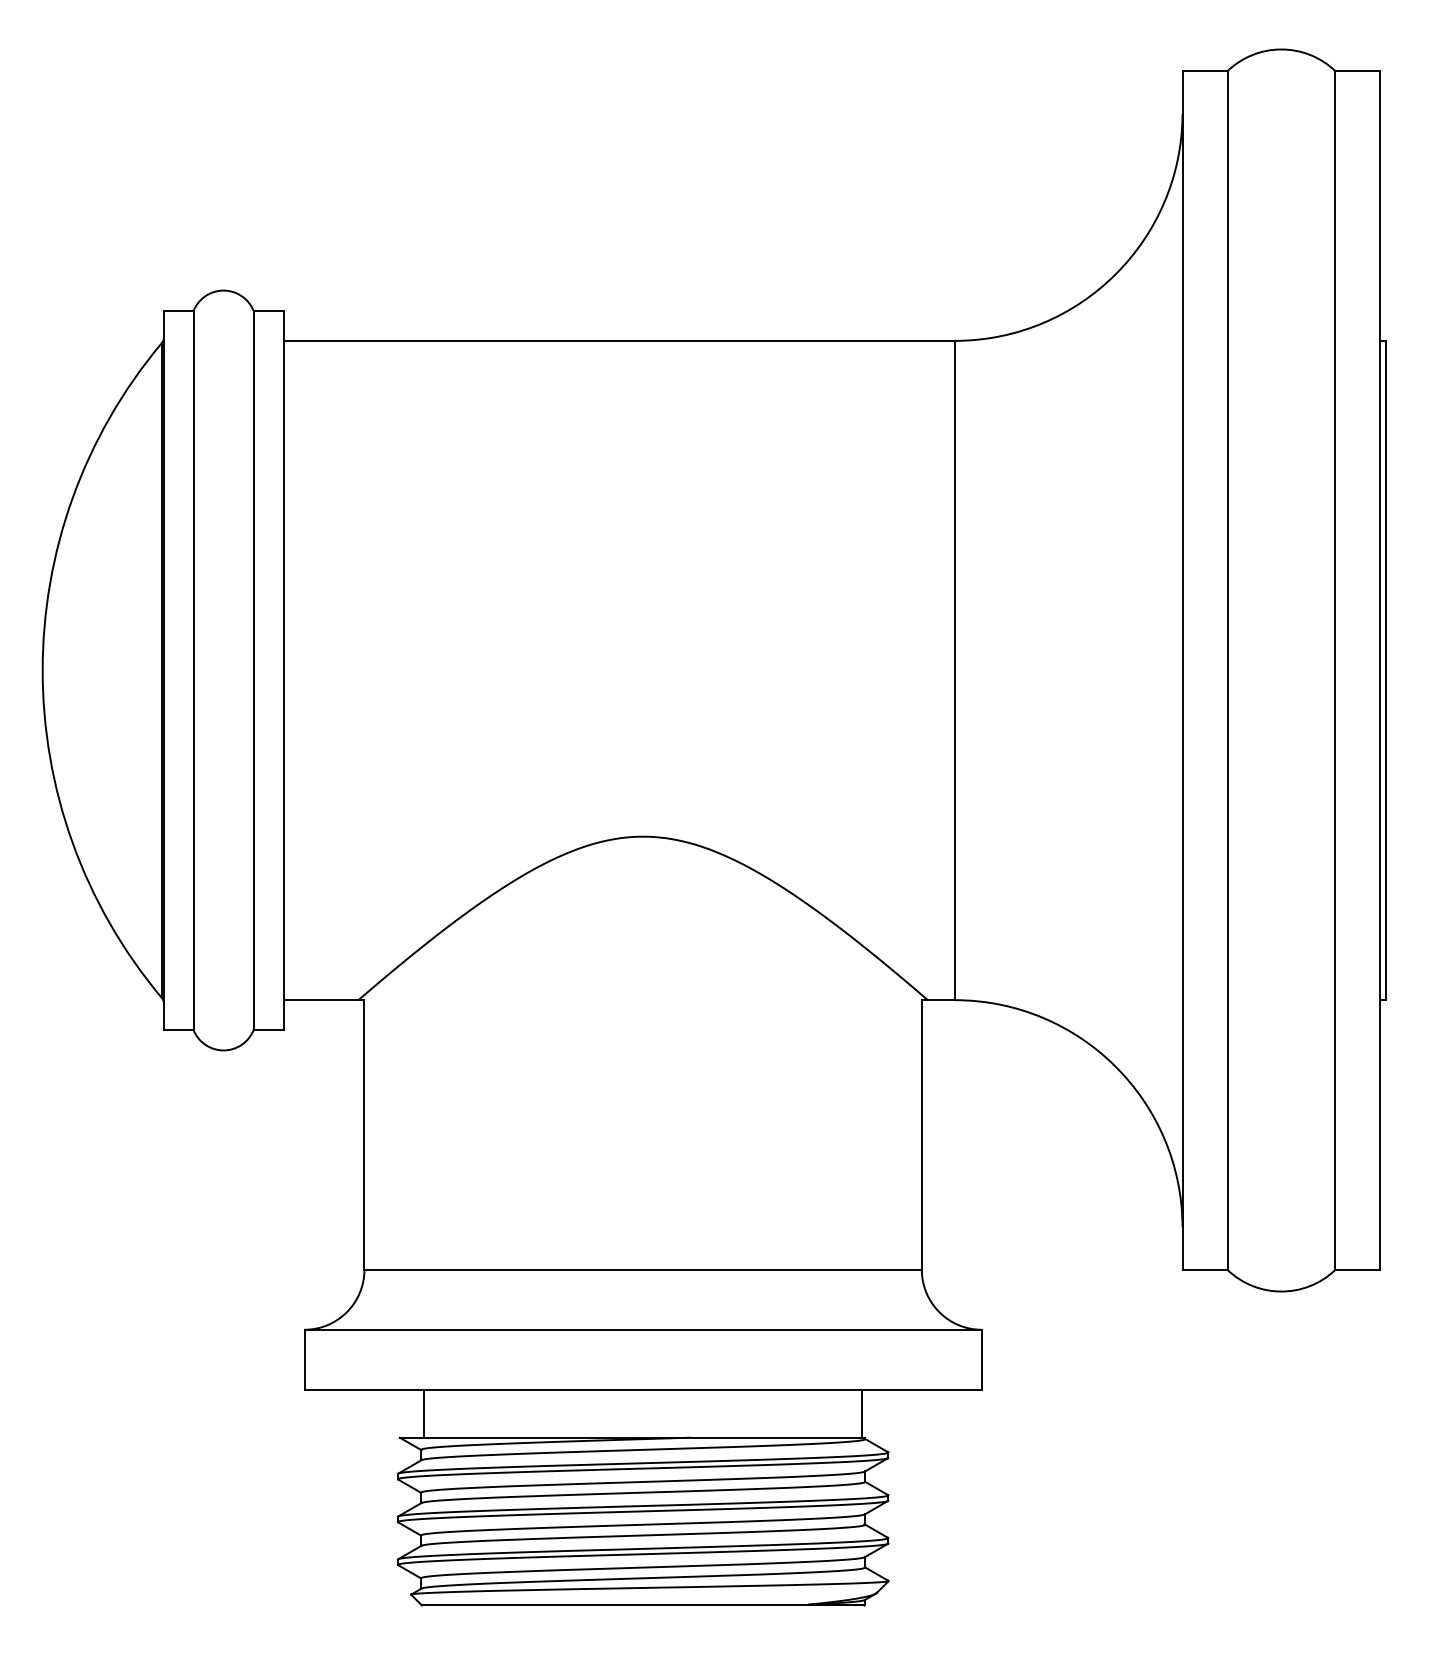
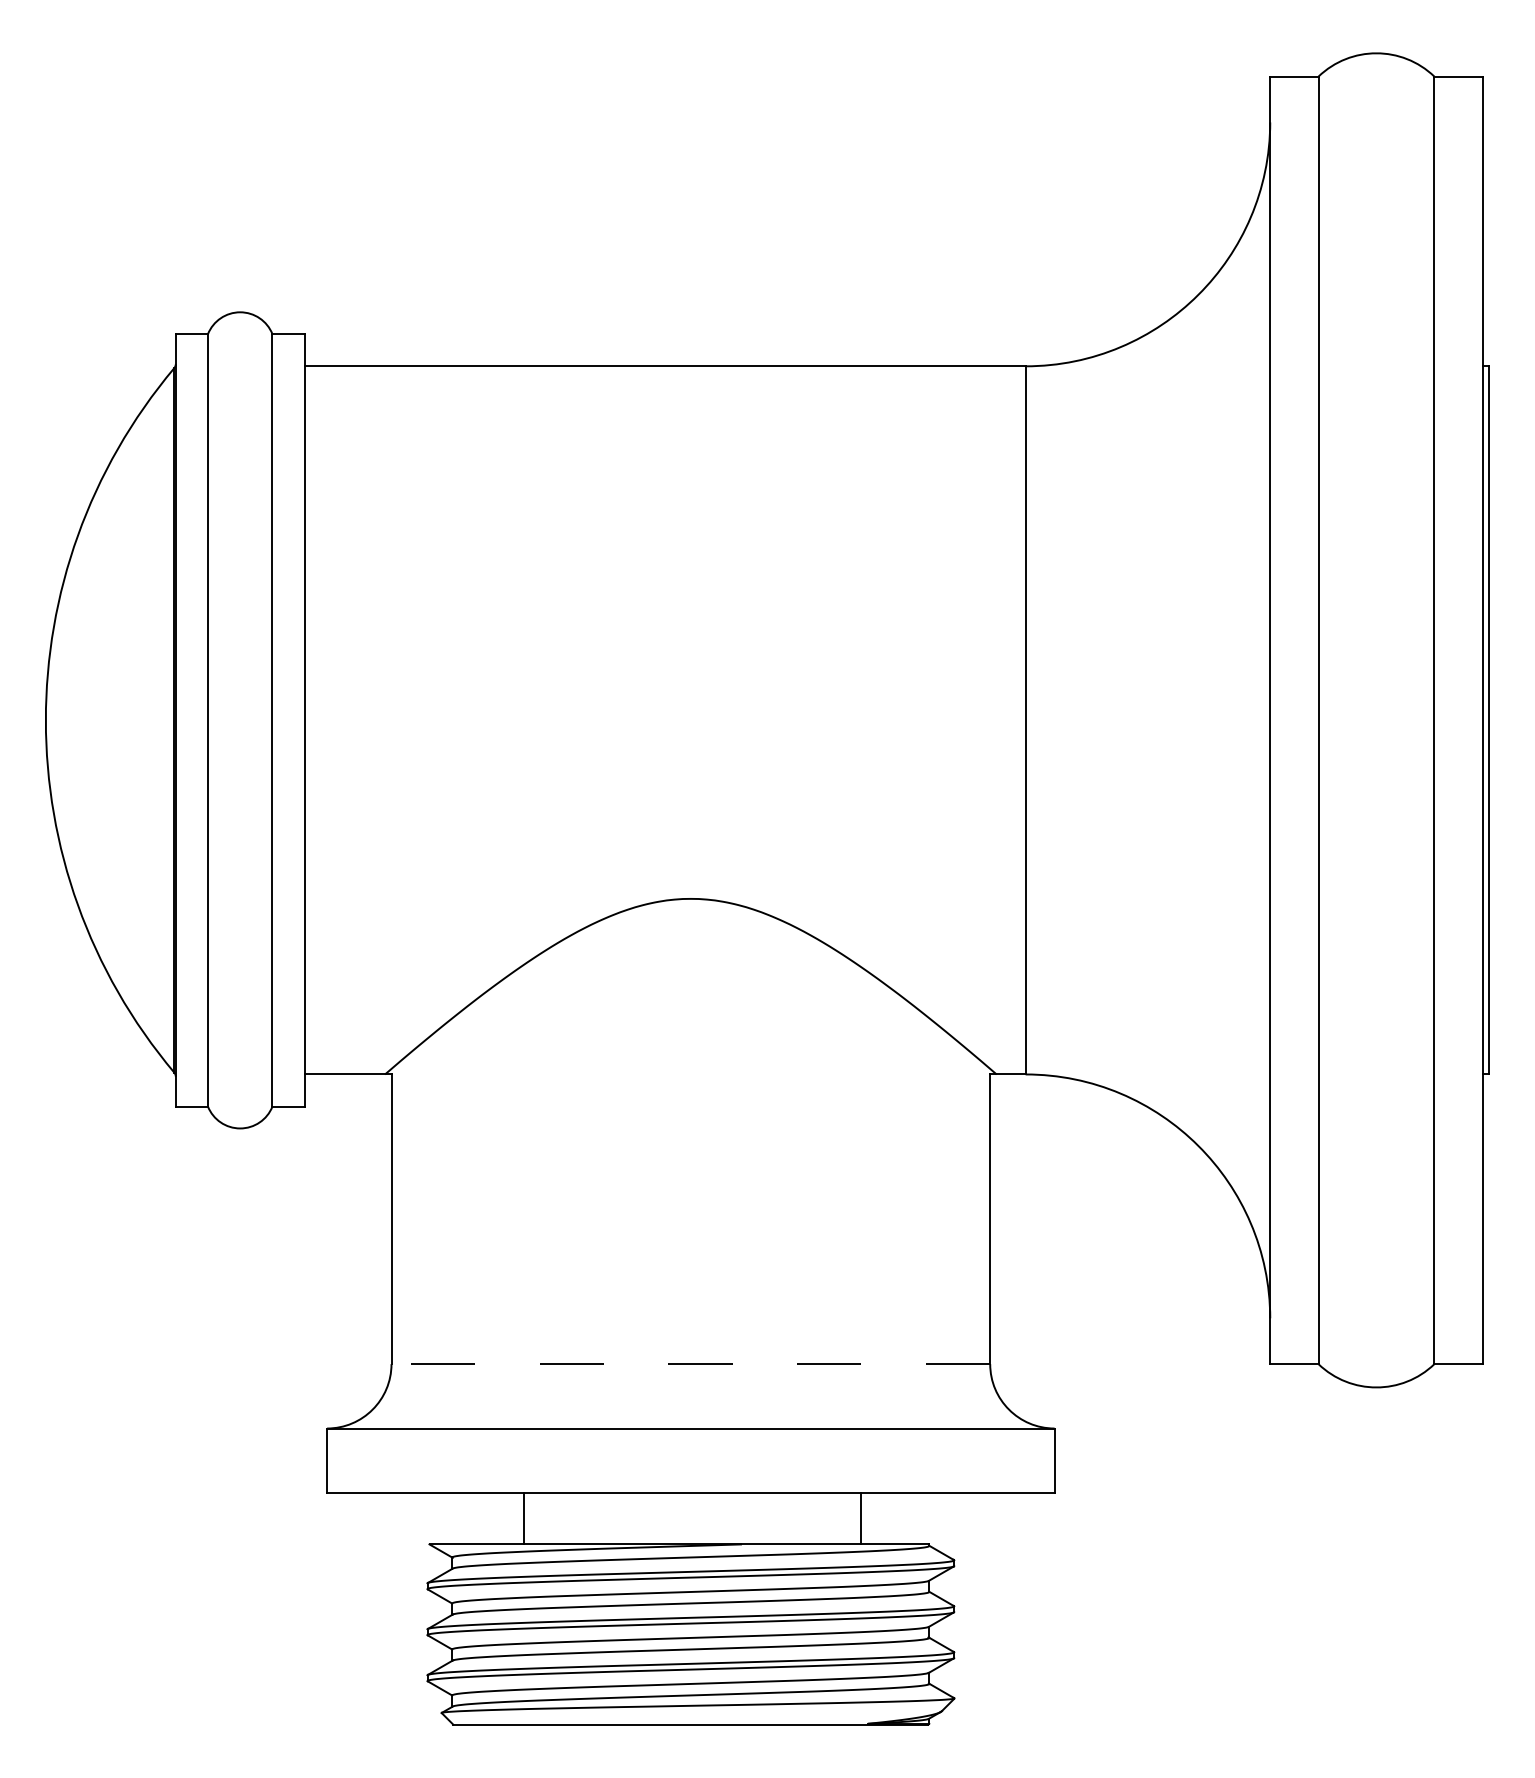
line: (642, 1270) -> (690, 1364), solid -> dashed
line: (424, 1413) -> (523, 1518), moved
line: (861, 1413) -> (860, 1518), moved

